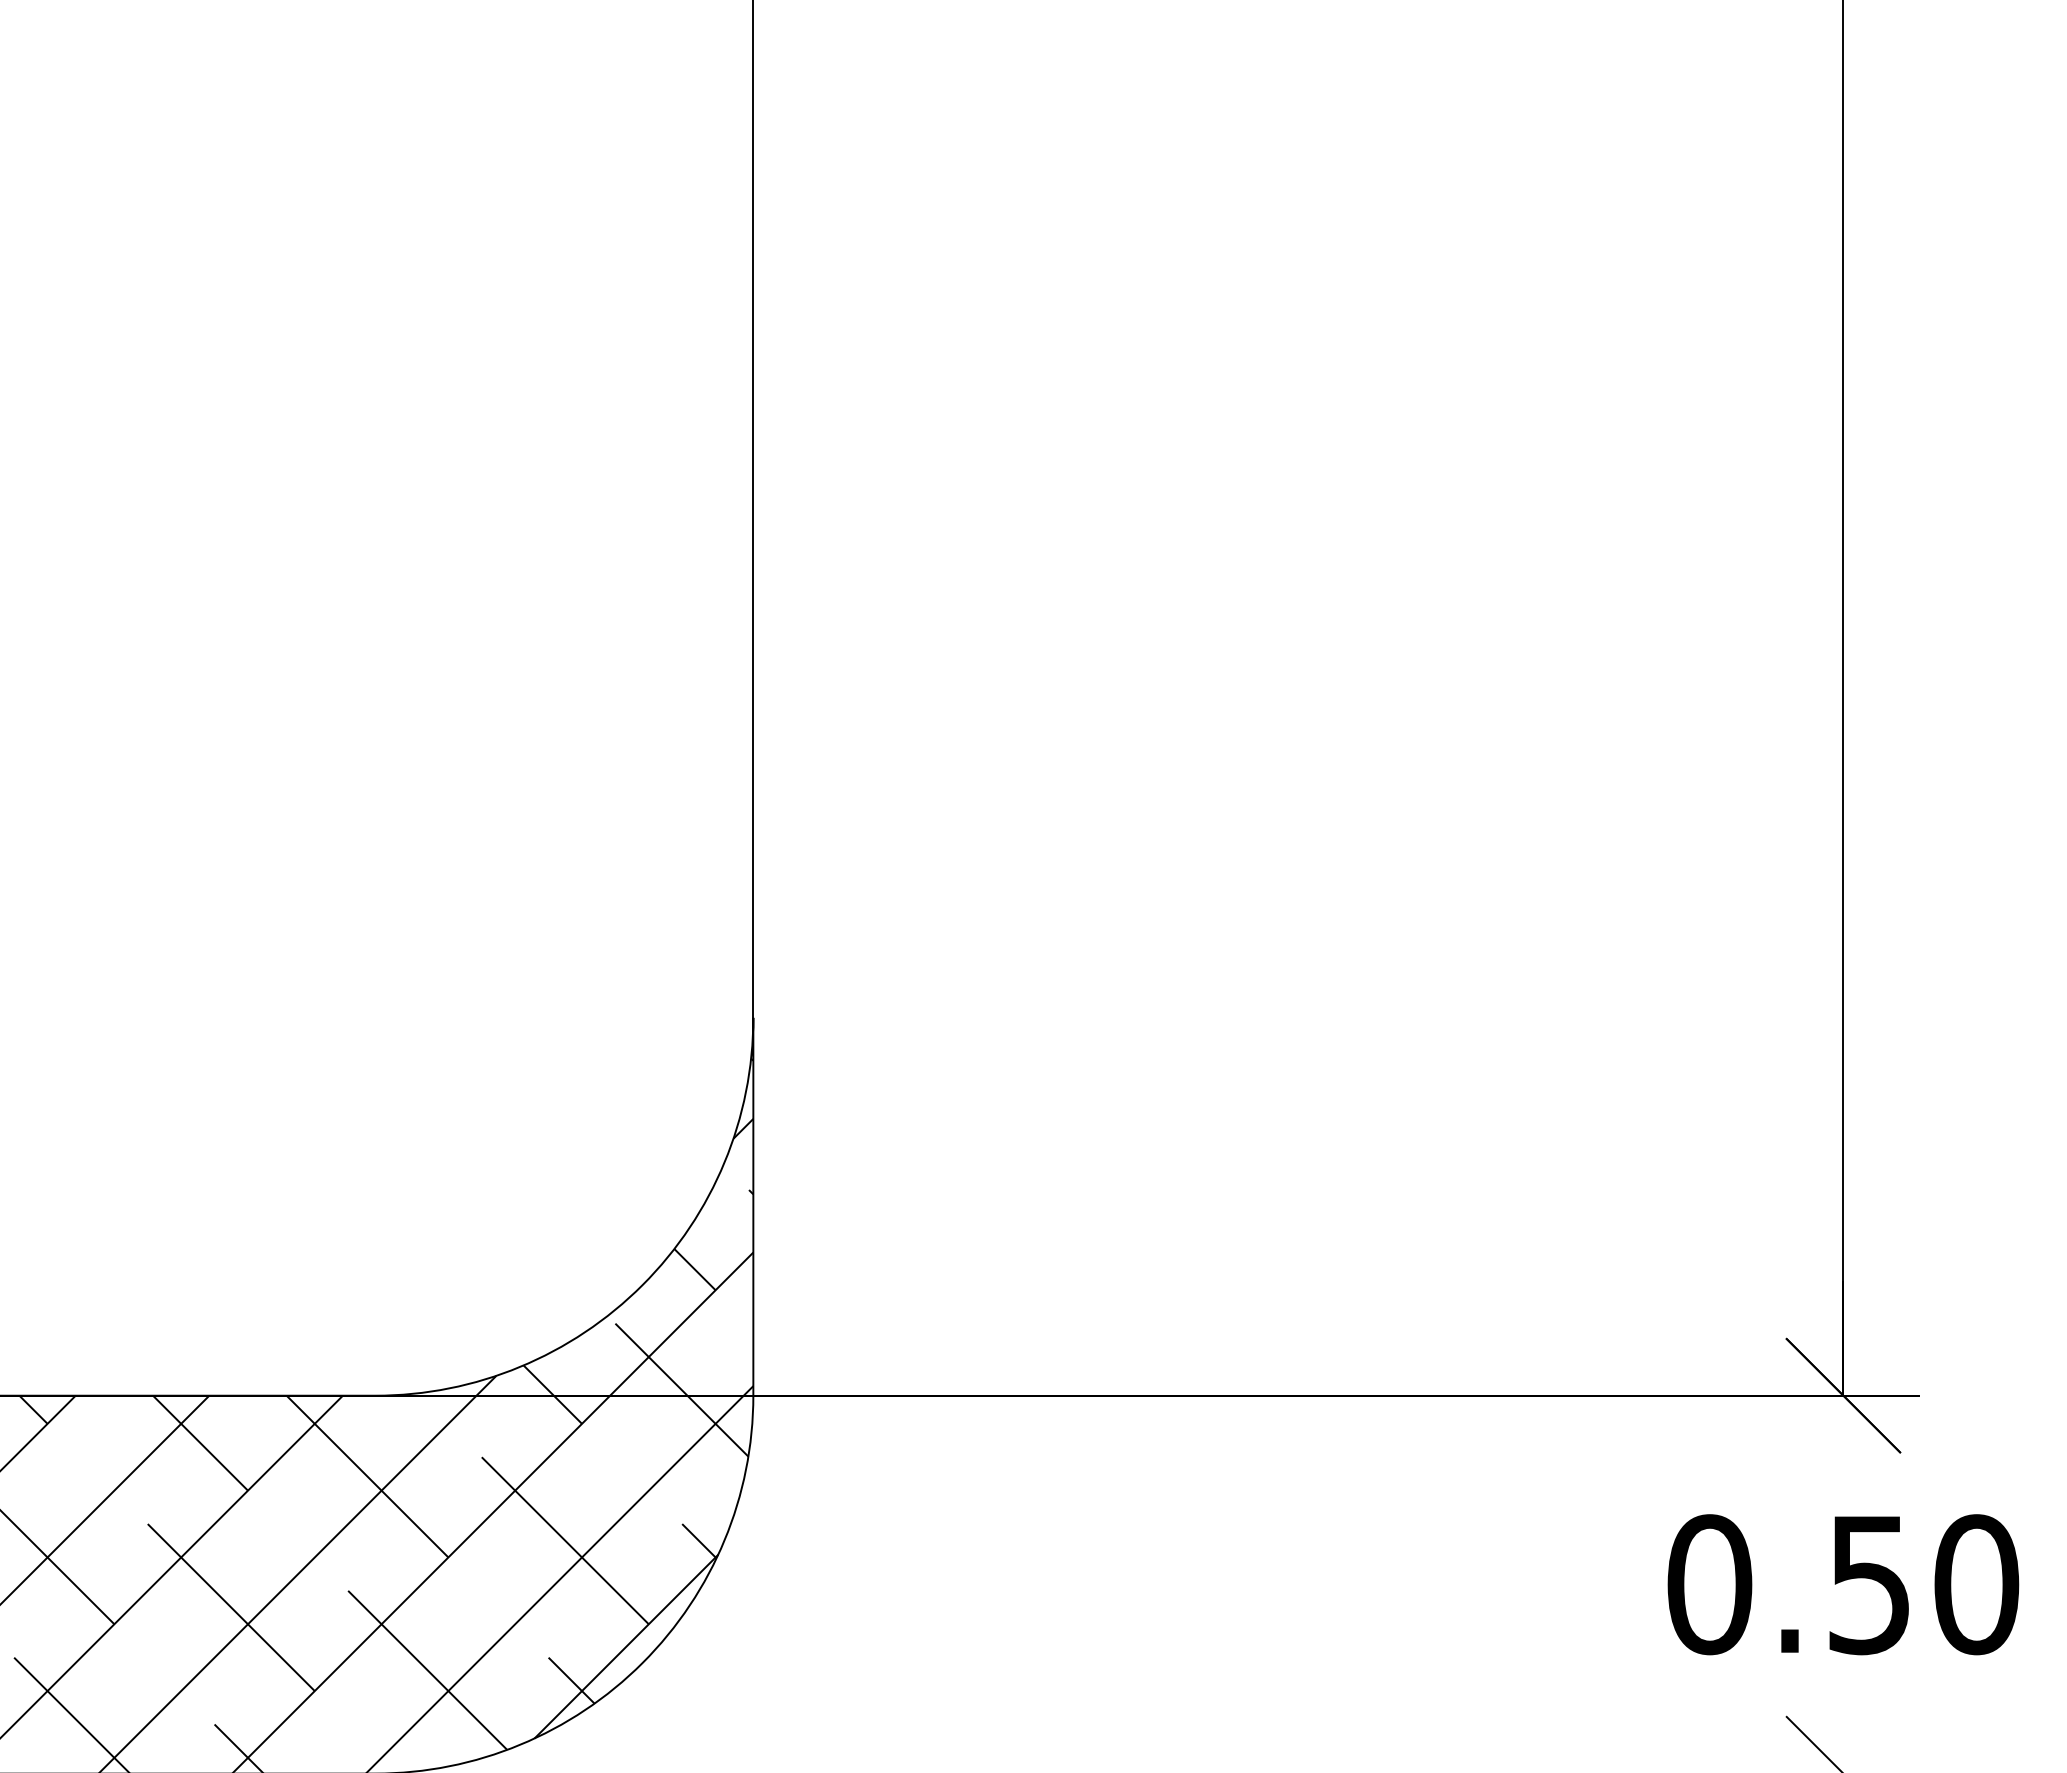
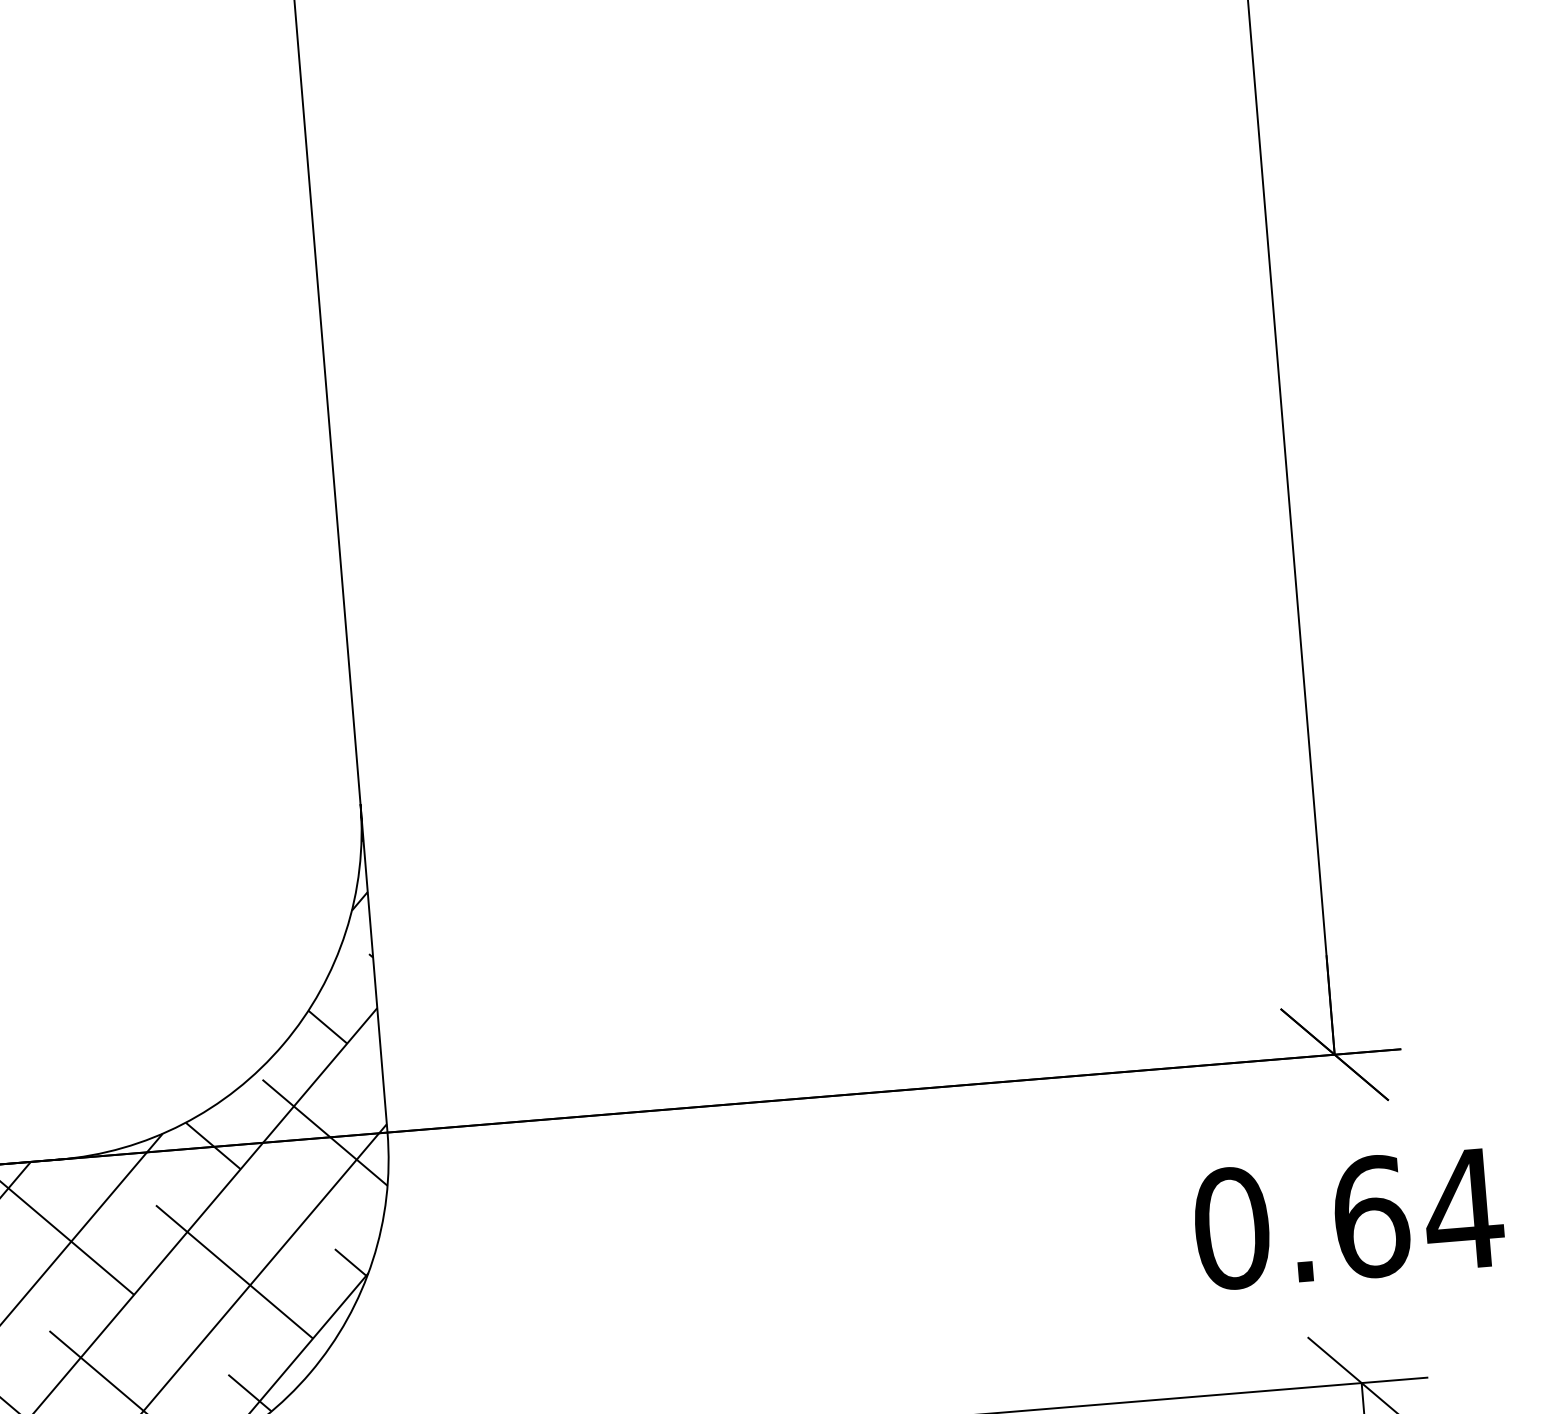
text: (1924, 1584) -> (1418, 1212), 0.50 -> 0.64

